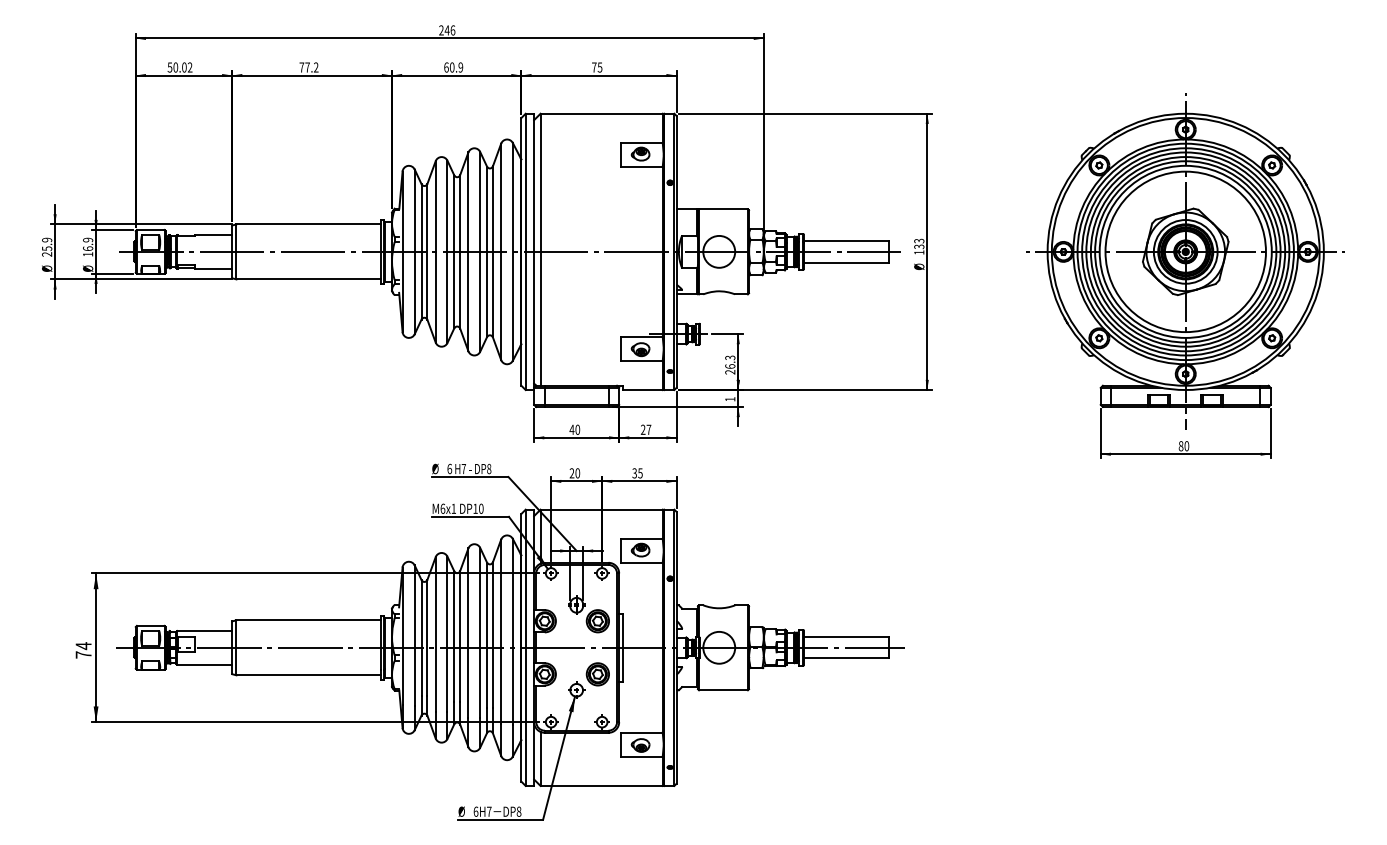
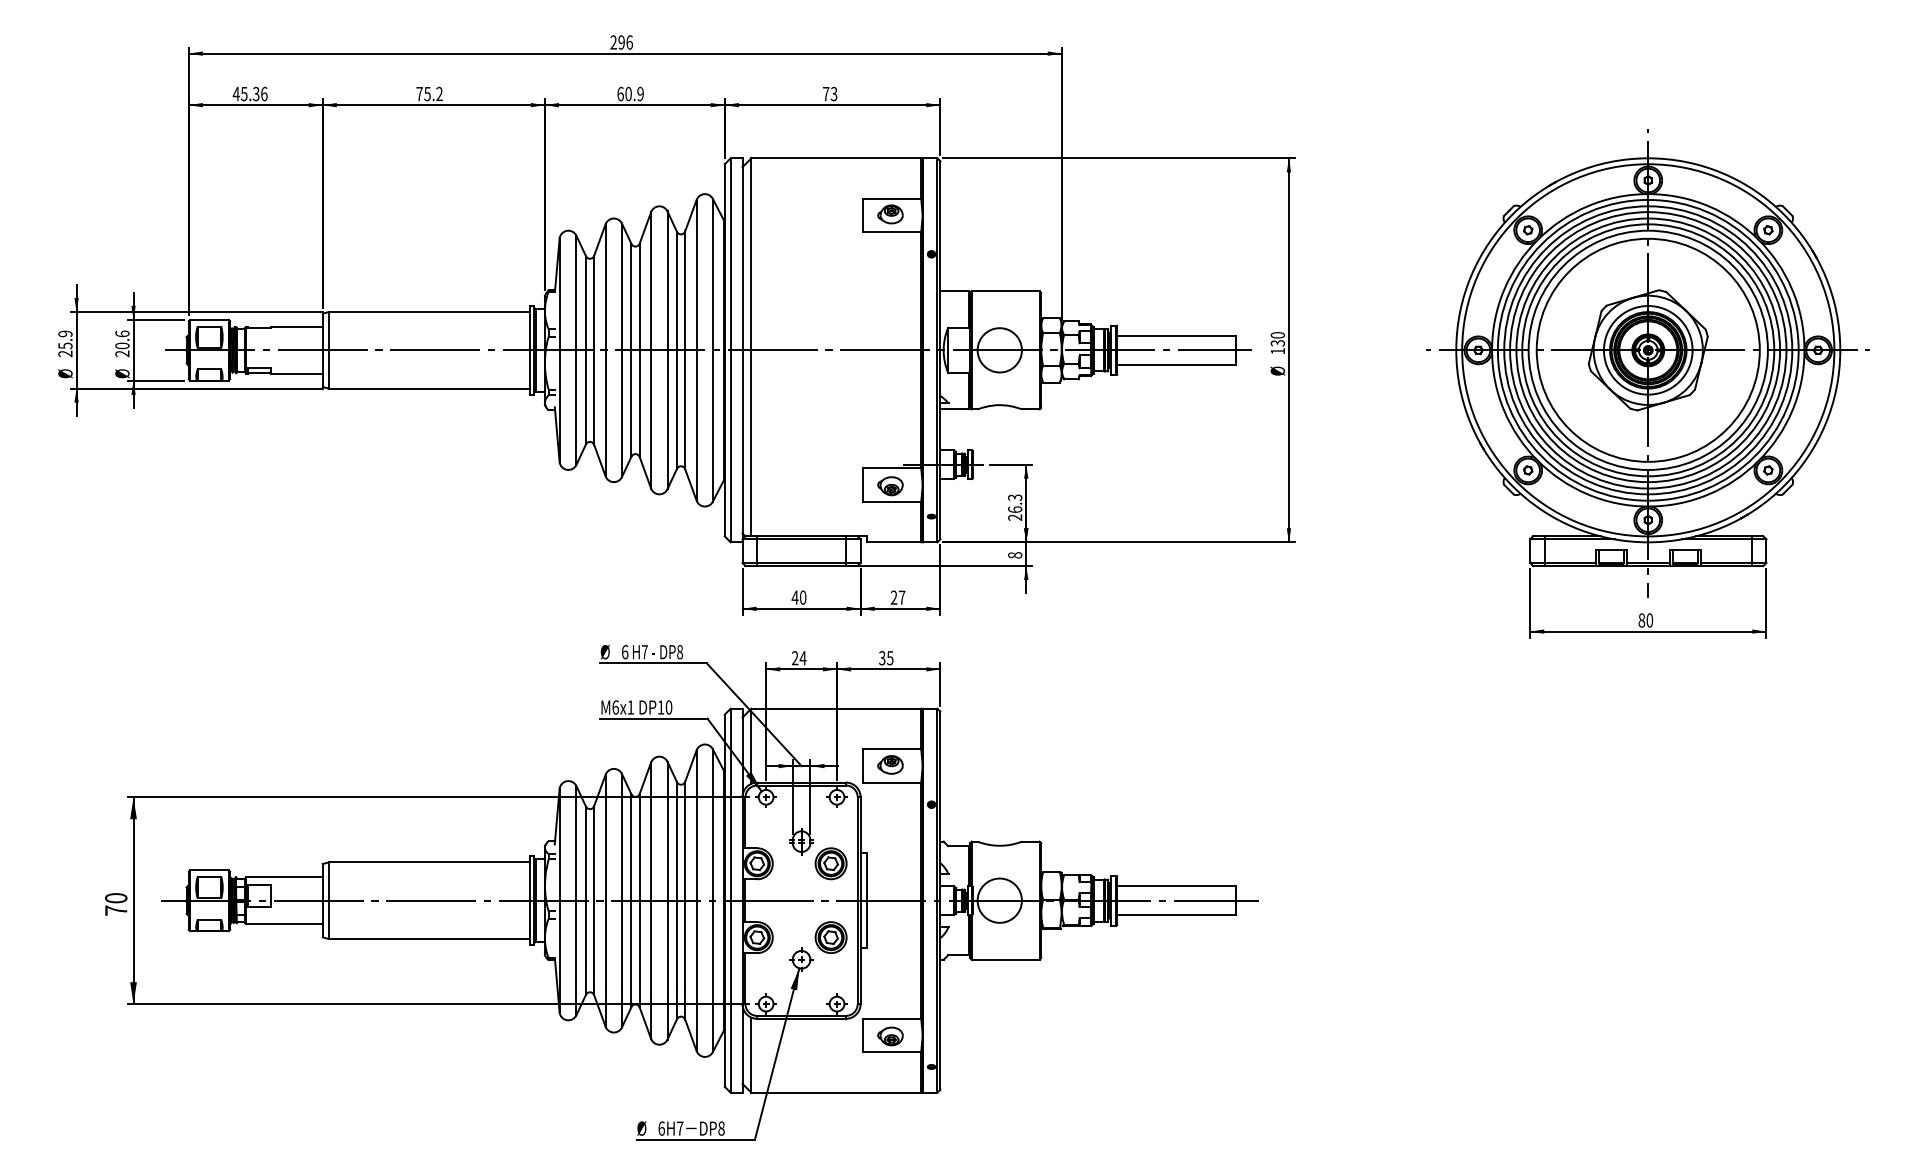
text: (446, 30) -> (620, 42), 246 -> 296
text: (600, 65) -> (834, 91), 75 -> 73
text: (179, 67) -> (249, 94), 50.02 -> 45.36
text: (307, 67) -> (427, 94), 77.2 -> 75.2
text: (919, 240) -> (1278, 334), 133 -> 130
text: (88, 246) -> (122, 342), 16.9 -> 20.6
text: (730, 399) -> (1015, 555), 1 -> 8
text: (577, 473) -> (802, 658), 20 -> 24
text: (83, 646) -> (116, 898), 74 -> 70

